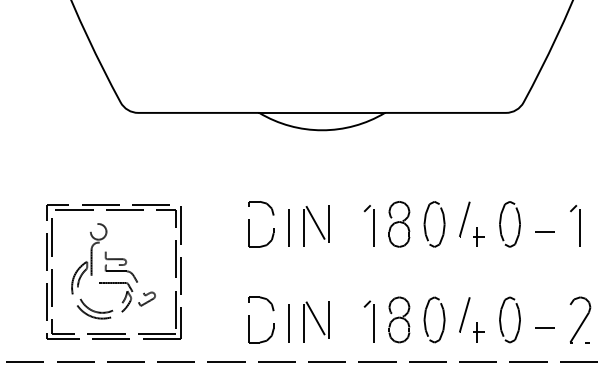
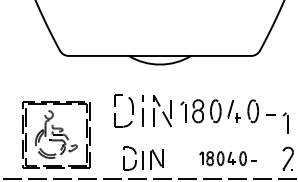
part: (288, 224) -> (143, 111), size x1.4
line: (579, 224) -> (287, 122), moved
part: (458, 319) -> (227, 158), size x0.6

